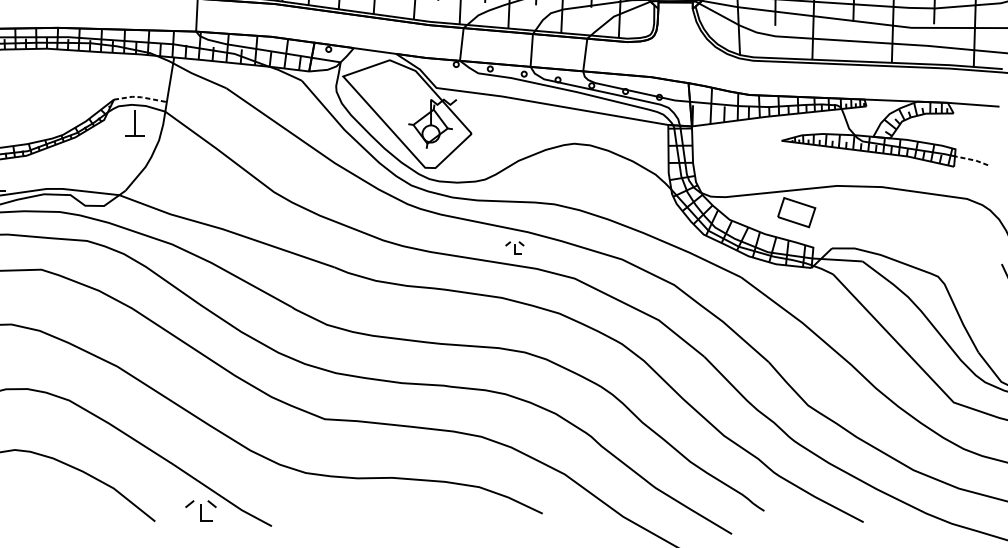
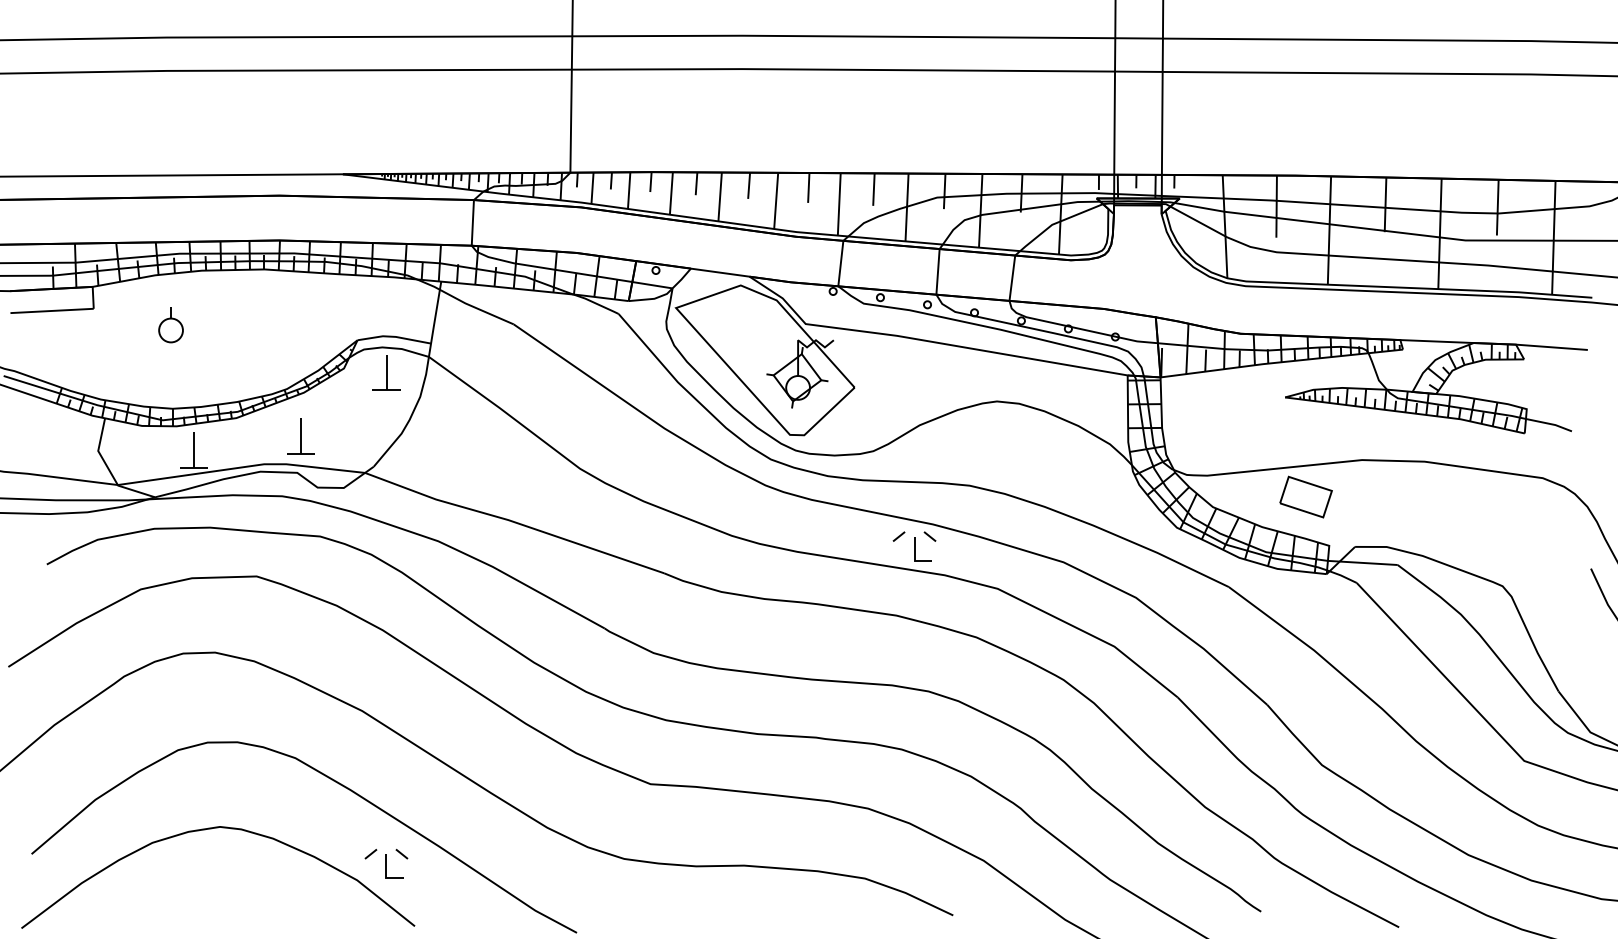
line: (140, 96) -> (394, 336), dashed -> solid
line: (971, 159) -> (1549, 423), dashed -> solid
part: (72, 168) -> (300, 436), added
part: (514, 248) -> (914, 546), size x1.67
part: (201, 510) -> (386, 863), moved

